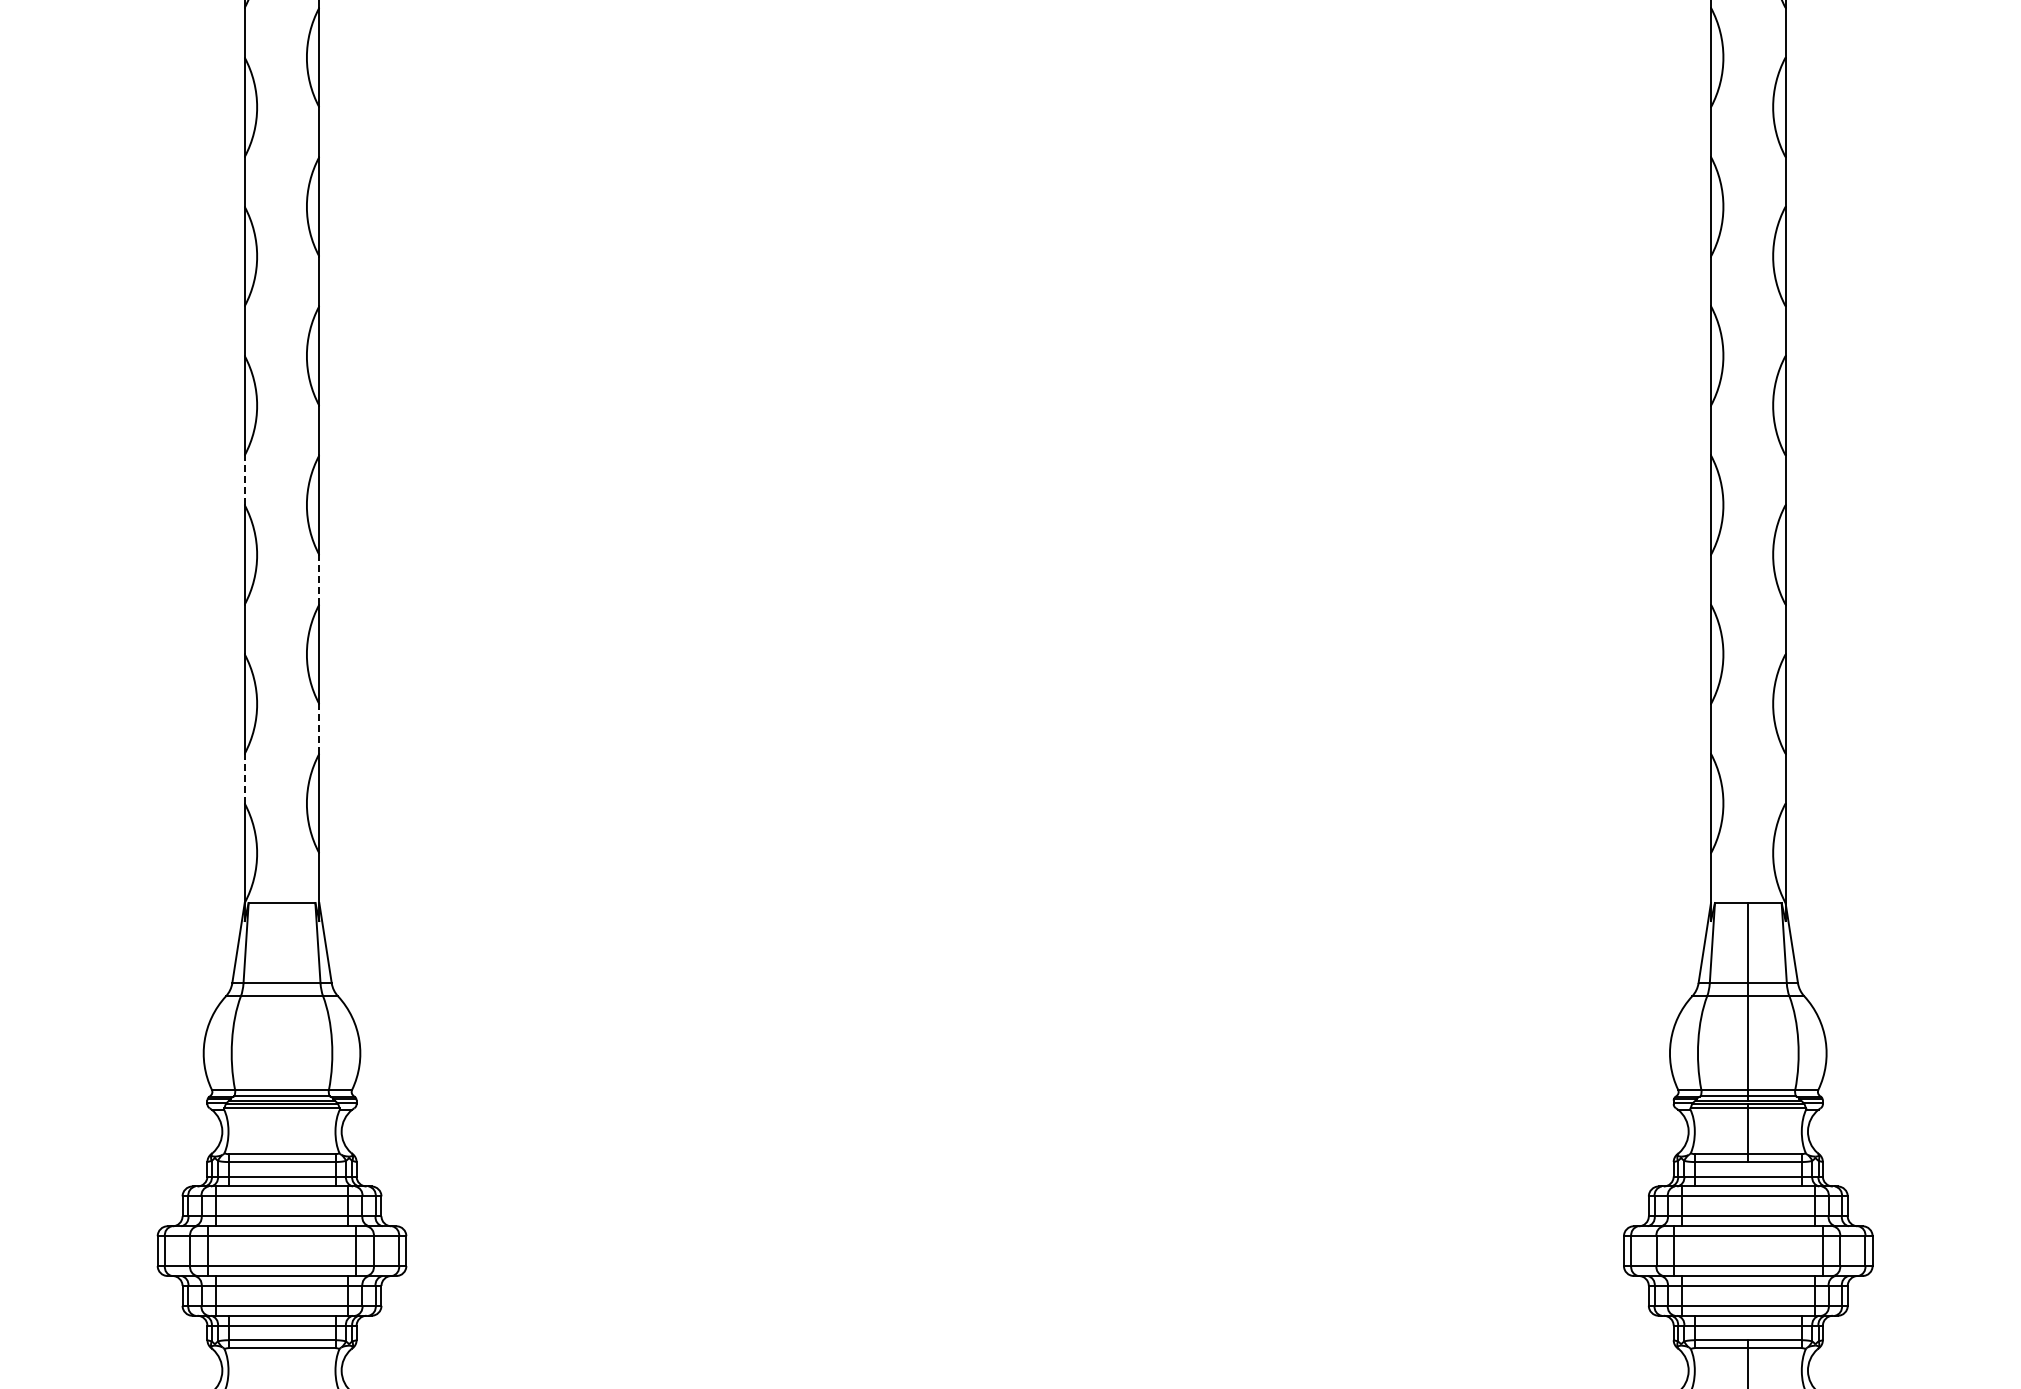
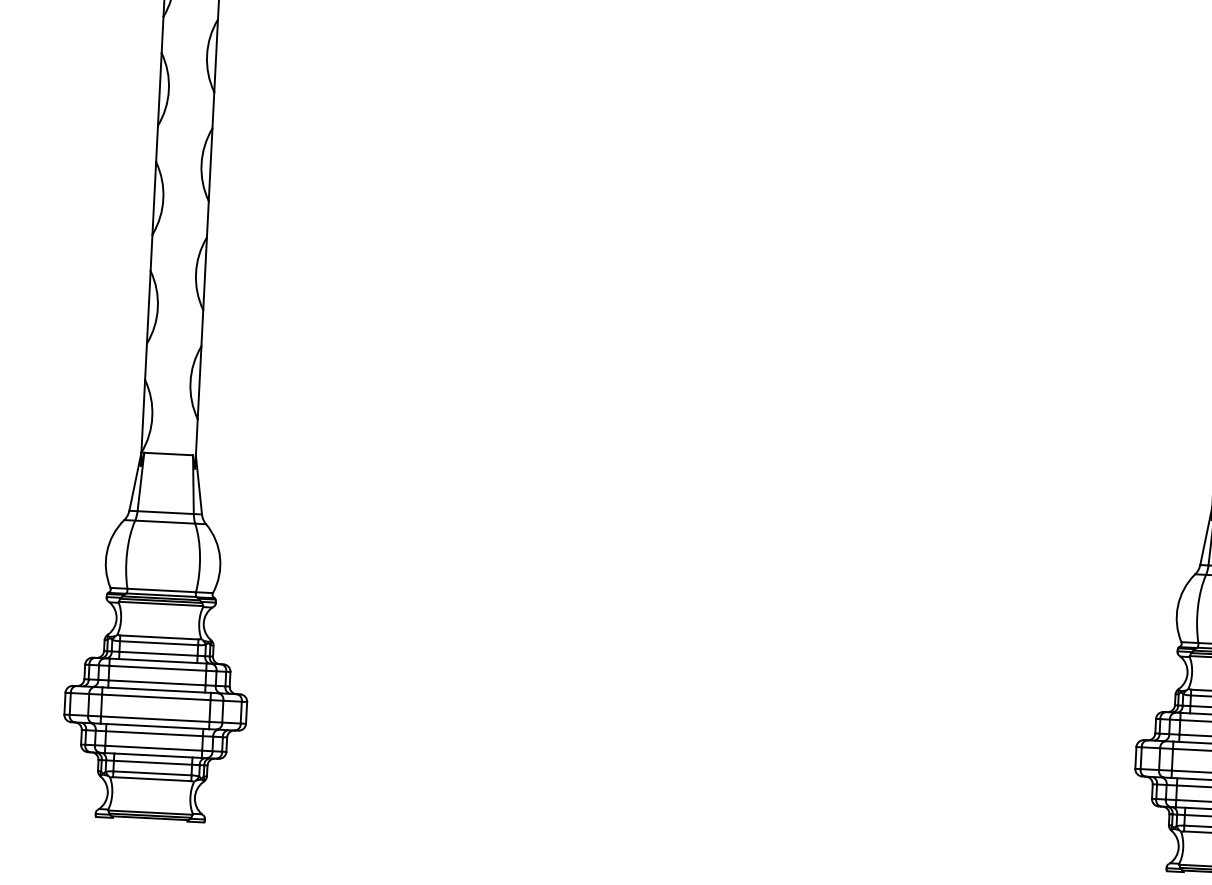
line: (244, 480) -> (156, 144), dashed -> solid
line: (319, 579) -> (208, 219), dashed -> solid
line: (319, 728) -> (202, 327), dashed -> solid
line: (244, 778) -> (145, 361), dashed -> solid

